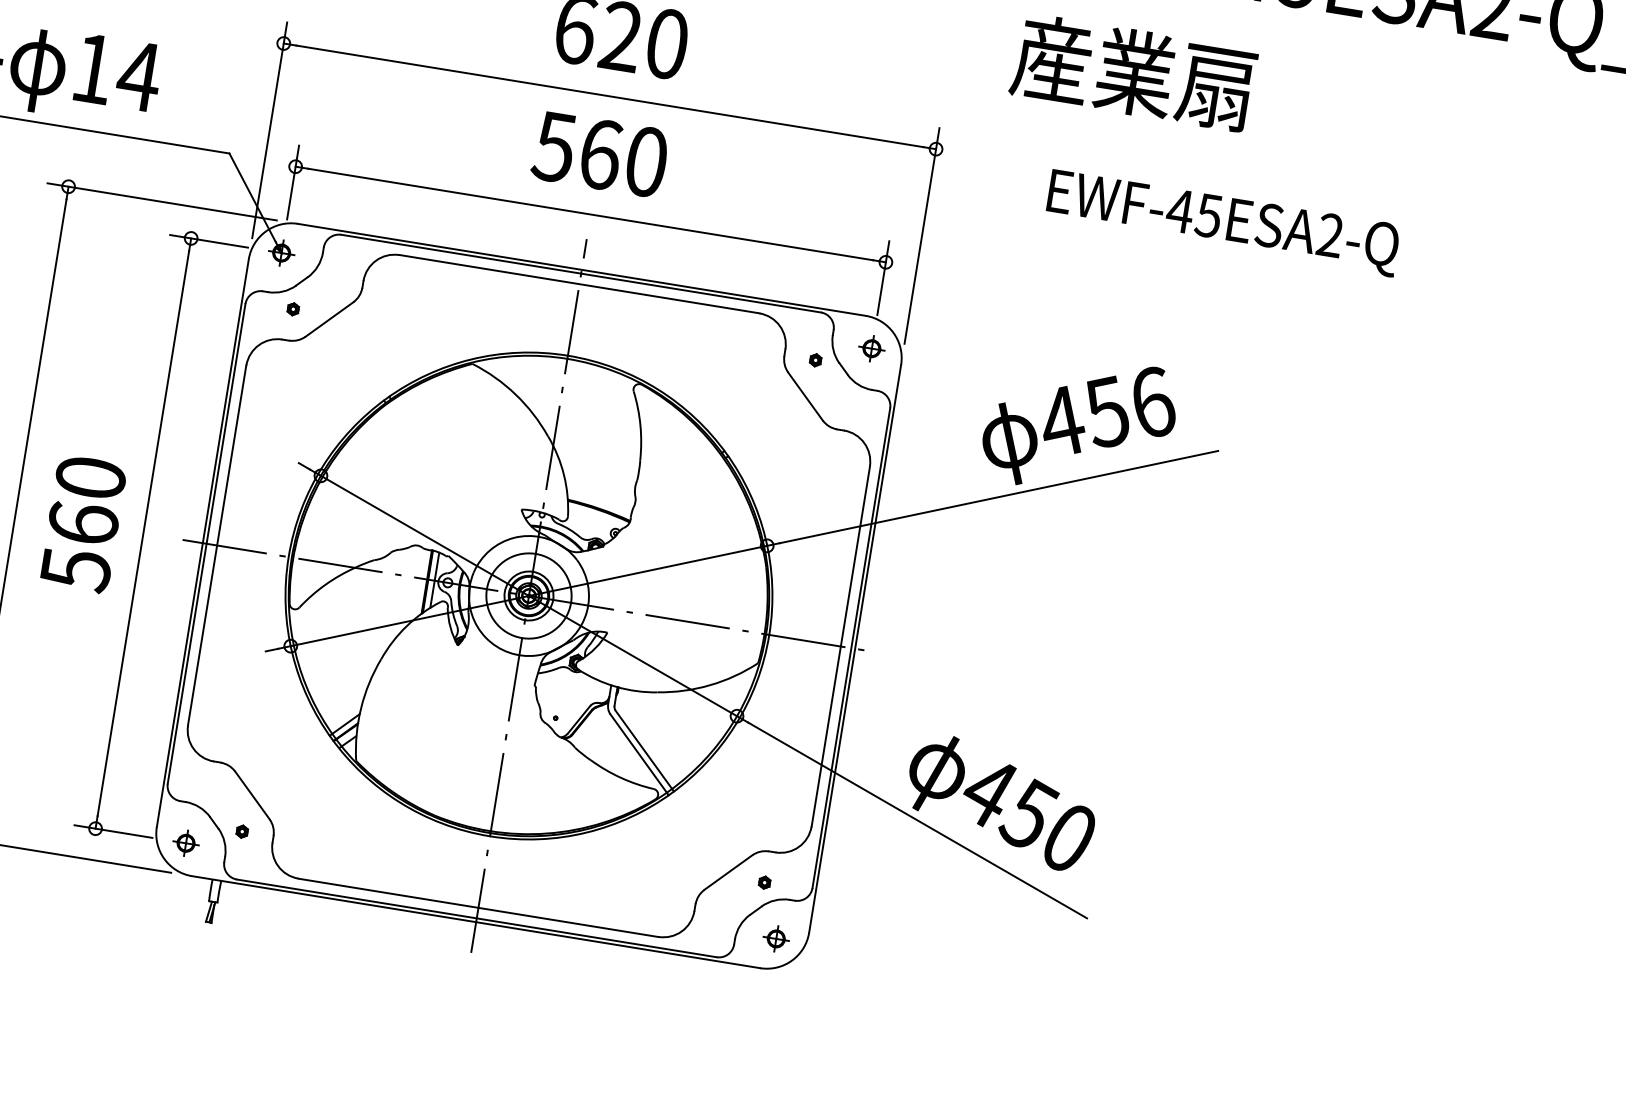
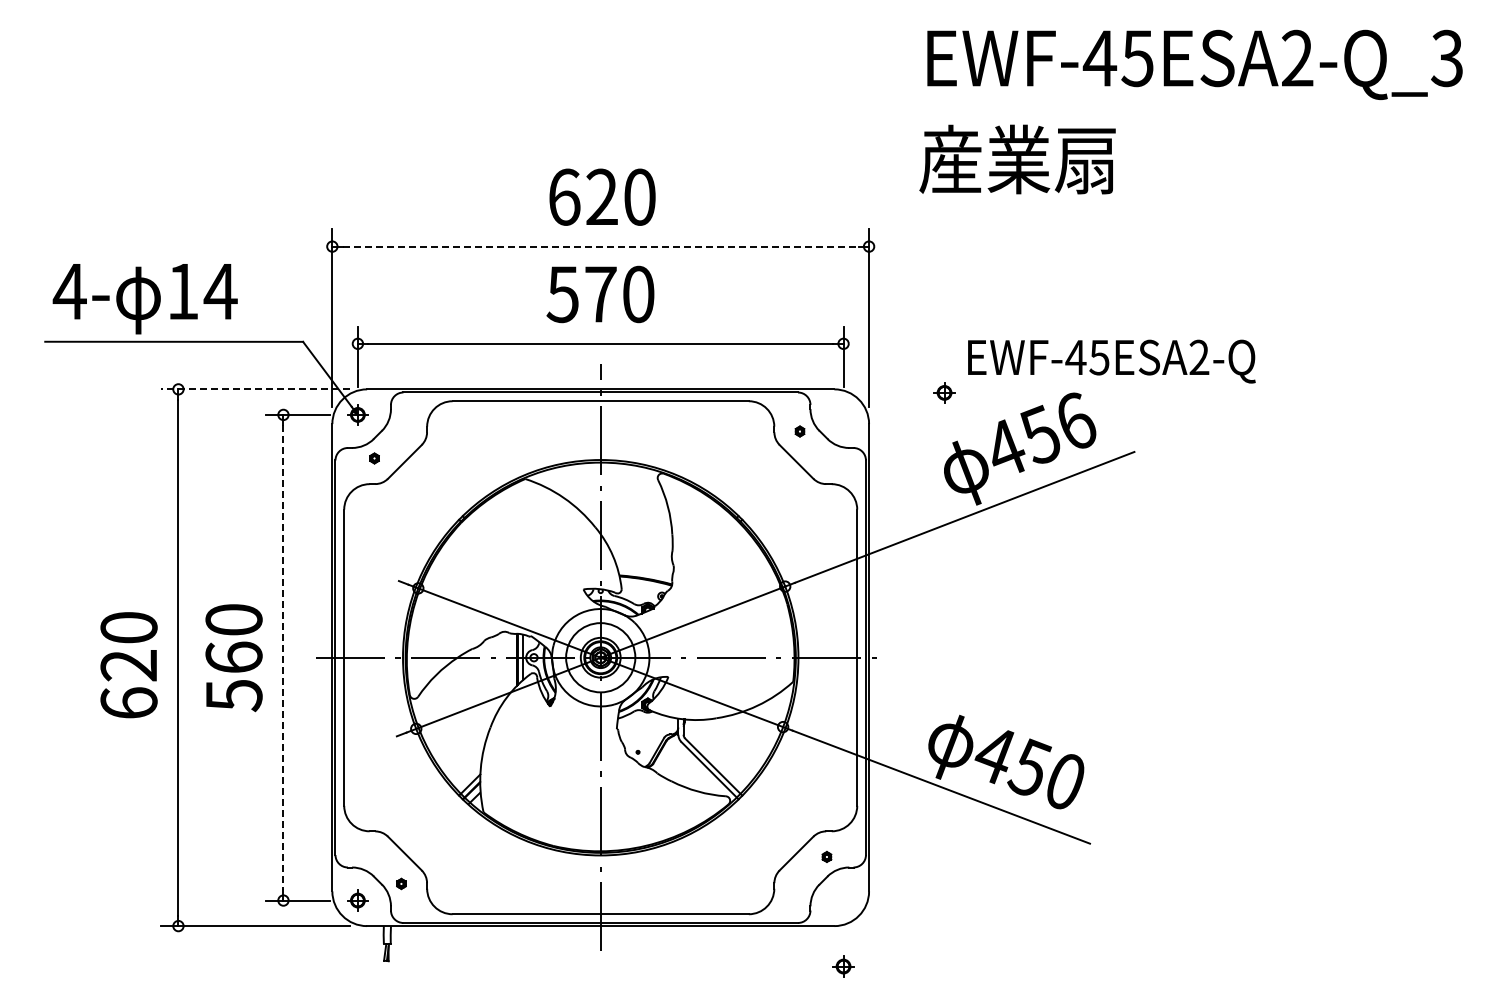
line: (609, 96) -> (600, 246), solid -> dashed
text: (600, 154) -> (600, 294), 560 -> 570
line: (160, 201) -> (254, 389), solid -> dashed
text: (1222, 222) -> (1111, 361), moved
part: (871, 348) -> (944, 392), moved
line: (143, 534) -> (283, 658), solid -> dashed
part: (776, 938) -> (843, 966), moved

